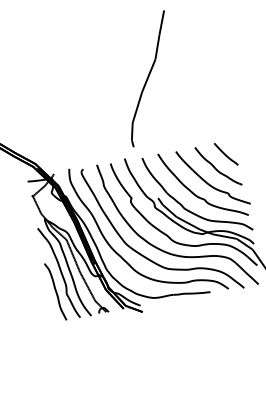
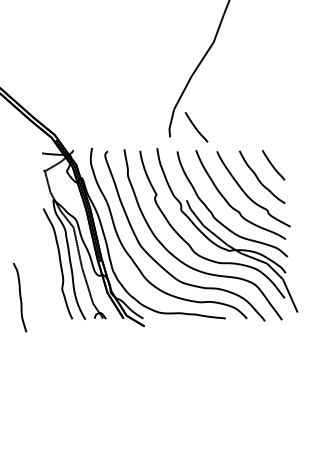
curve: (154, 134) -> (196, 127), added
curve: (56, 291) -> (20, 297), moved

